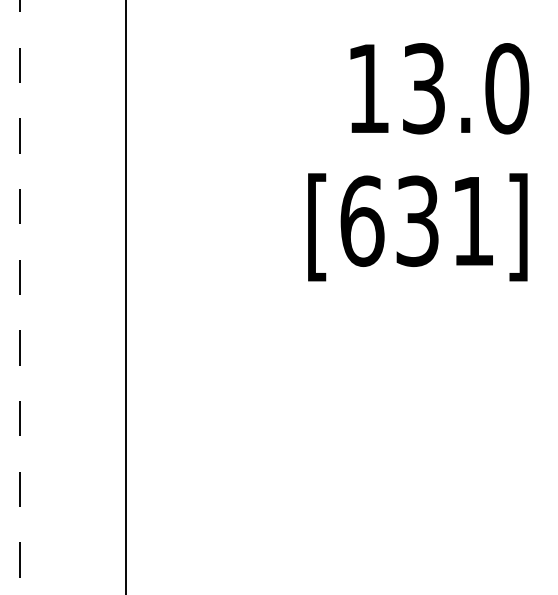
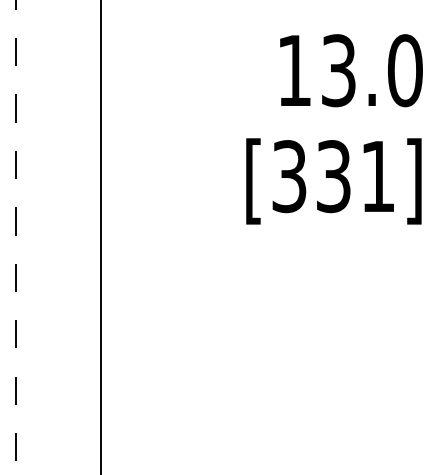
text: (362, 221) -> (289, 176), [631] -> [331]

